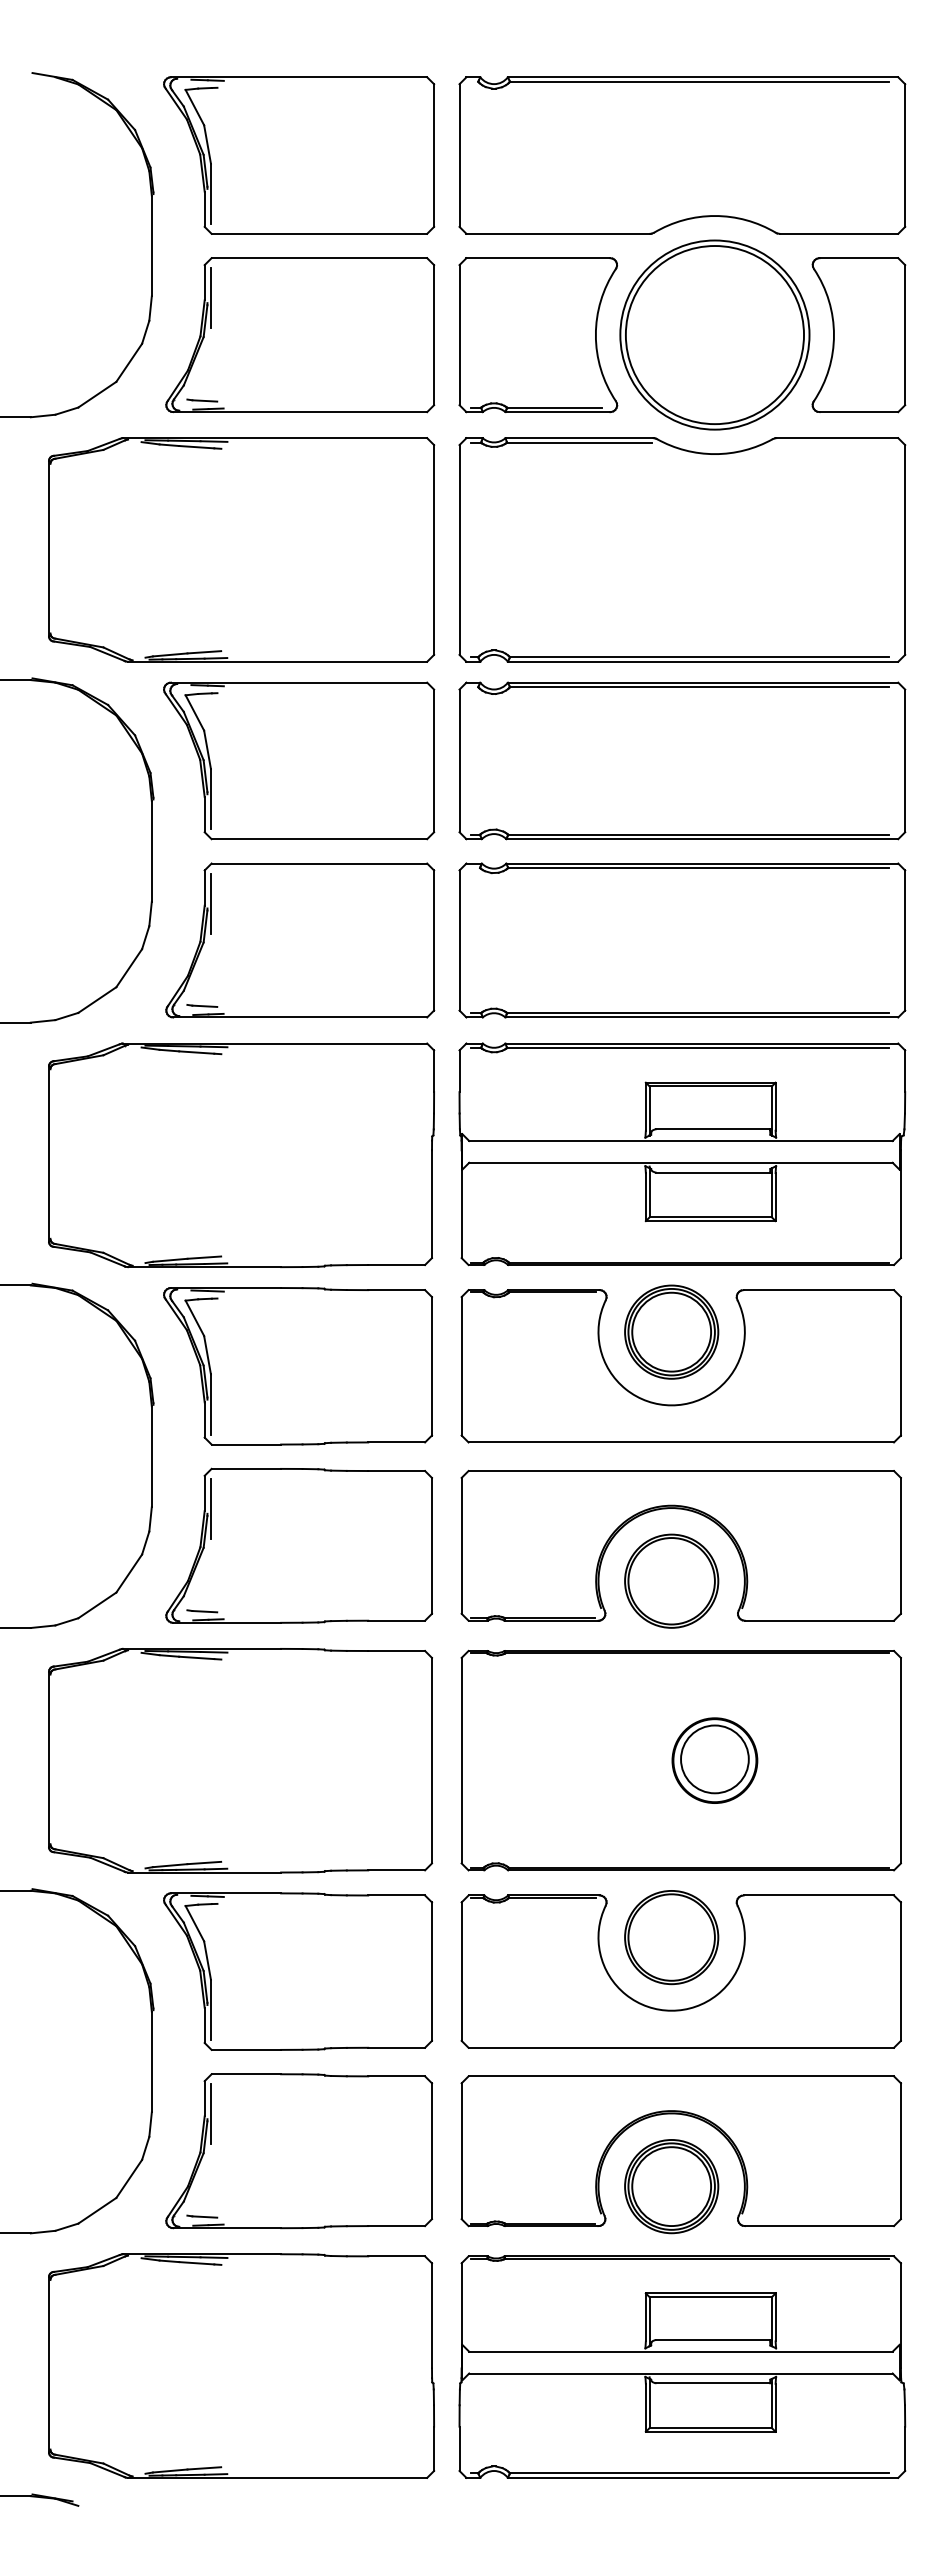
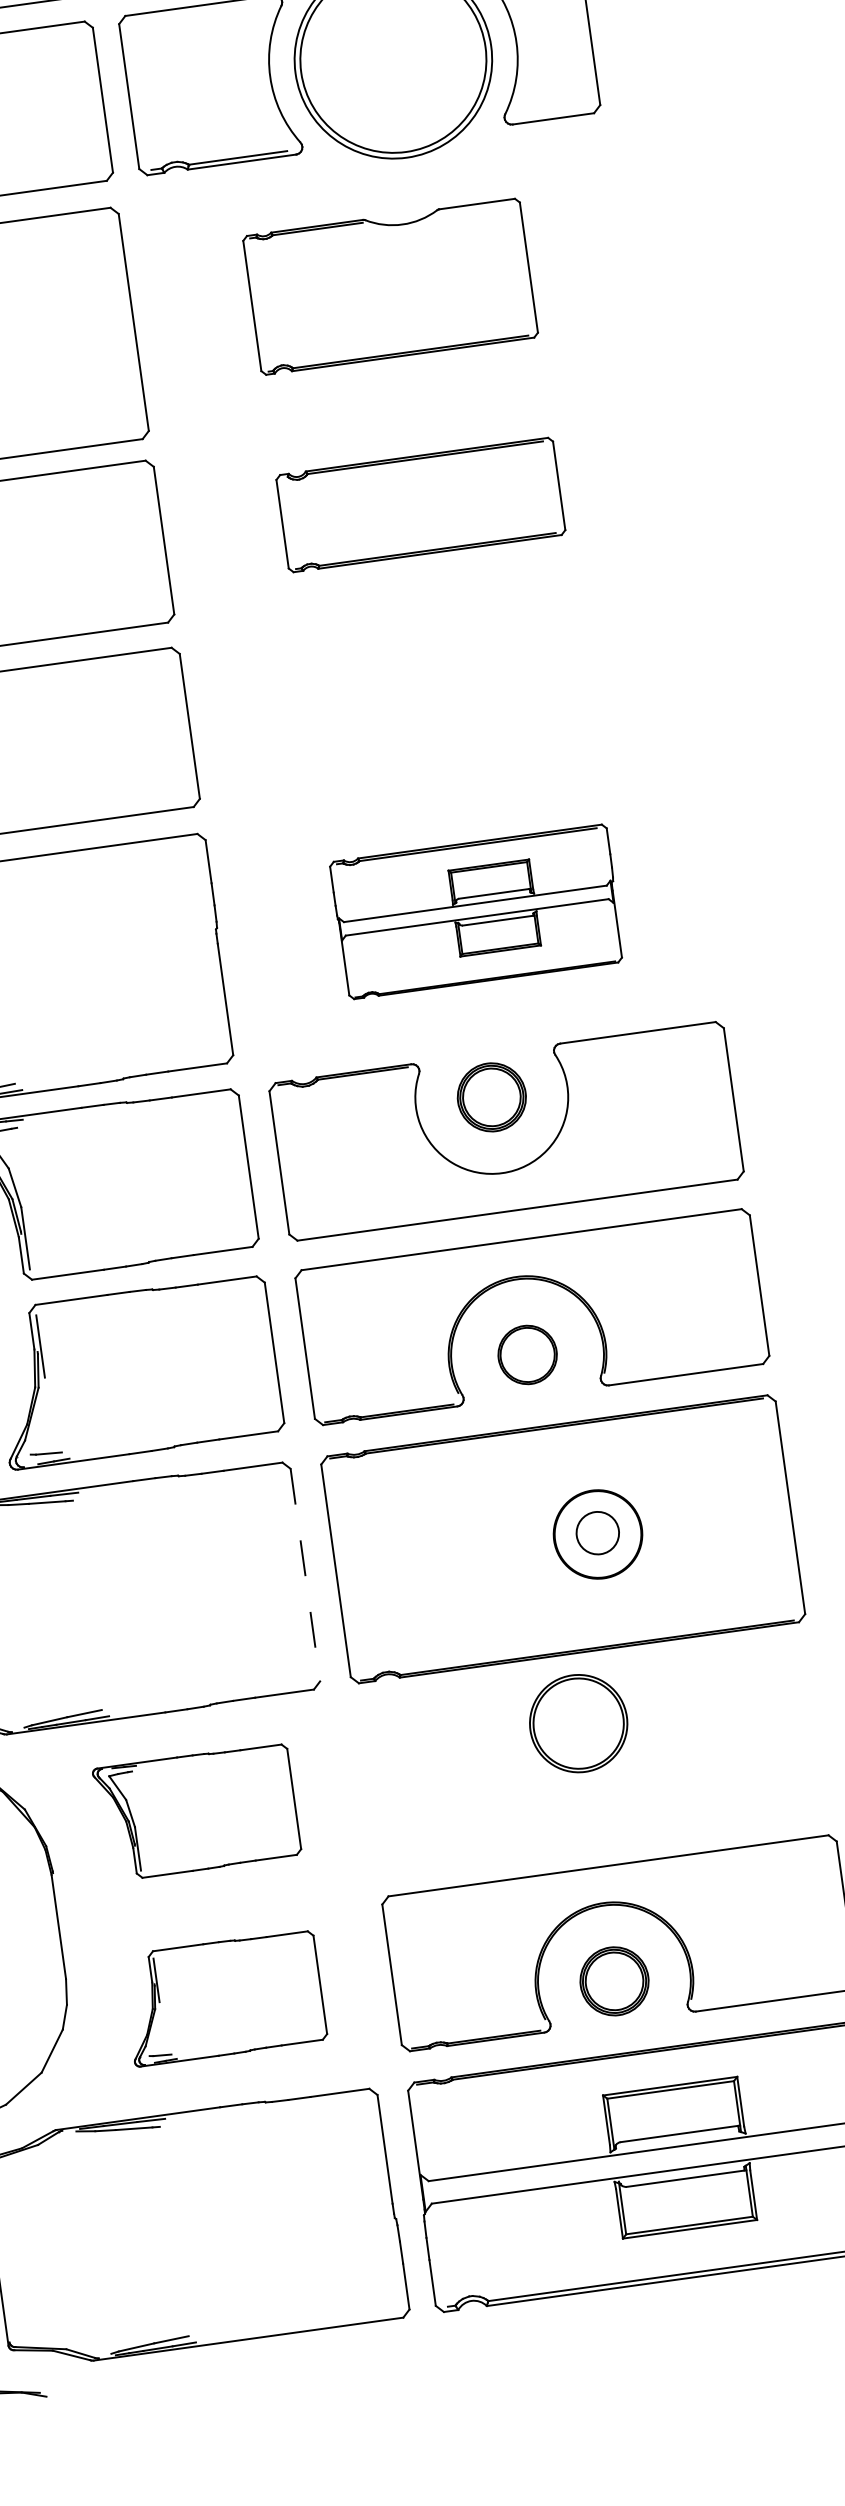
part: (682, 549) -> (390, 286), size x0.6
part: (682, 760) -> (420, 504), size x0.6
part: (682, 940) -> (446, 690), removed
part: (682, 1154) -> (477, 912), size x0.6
part: (671, 1331) -> (491, 1096), size x0.7
part: (671, 1580) -> (527, 1354), size x0.6
circle: (714, 1759) -> (597, 1533), size x0.6
line: (432, 1760) -> (305, 1574), solid -> dashed
part: (298, 1971) -> (197, 1812), size x0.7
part: (688, 2007) -> (606, 1793), removed
part: (299, 2151) -> (224, 1998), size x0.7
part: (671, 2186) -> (614, 1981), size x0.7

